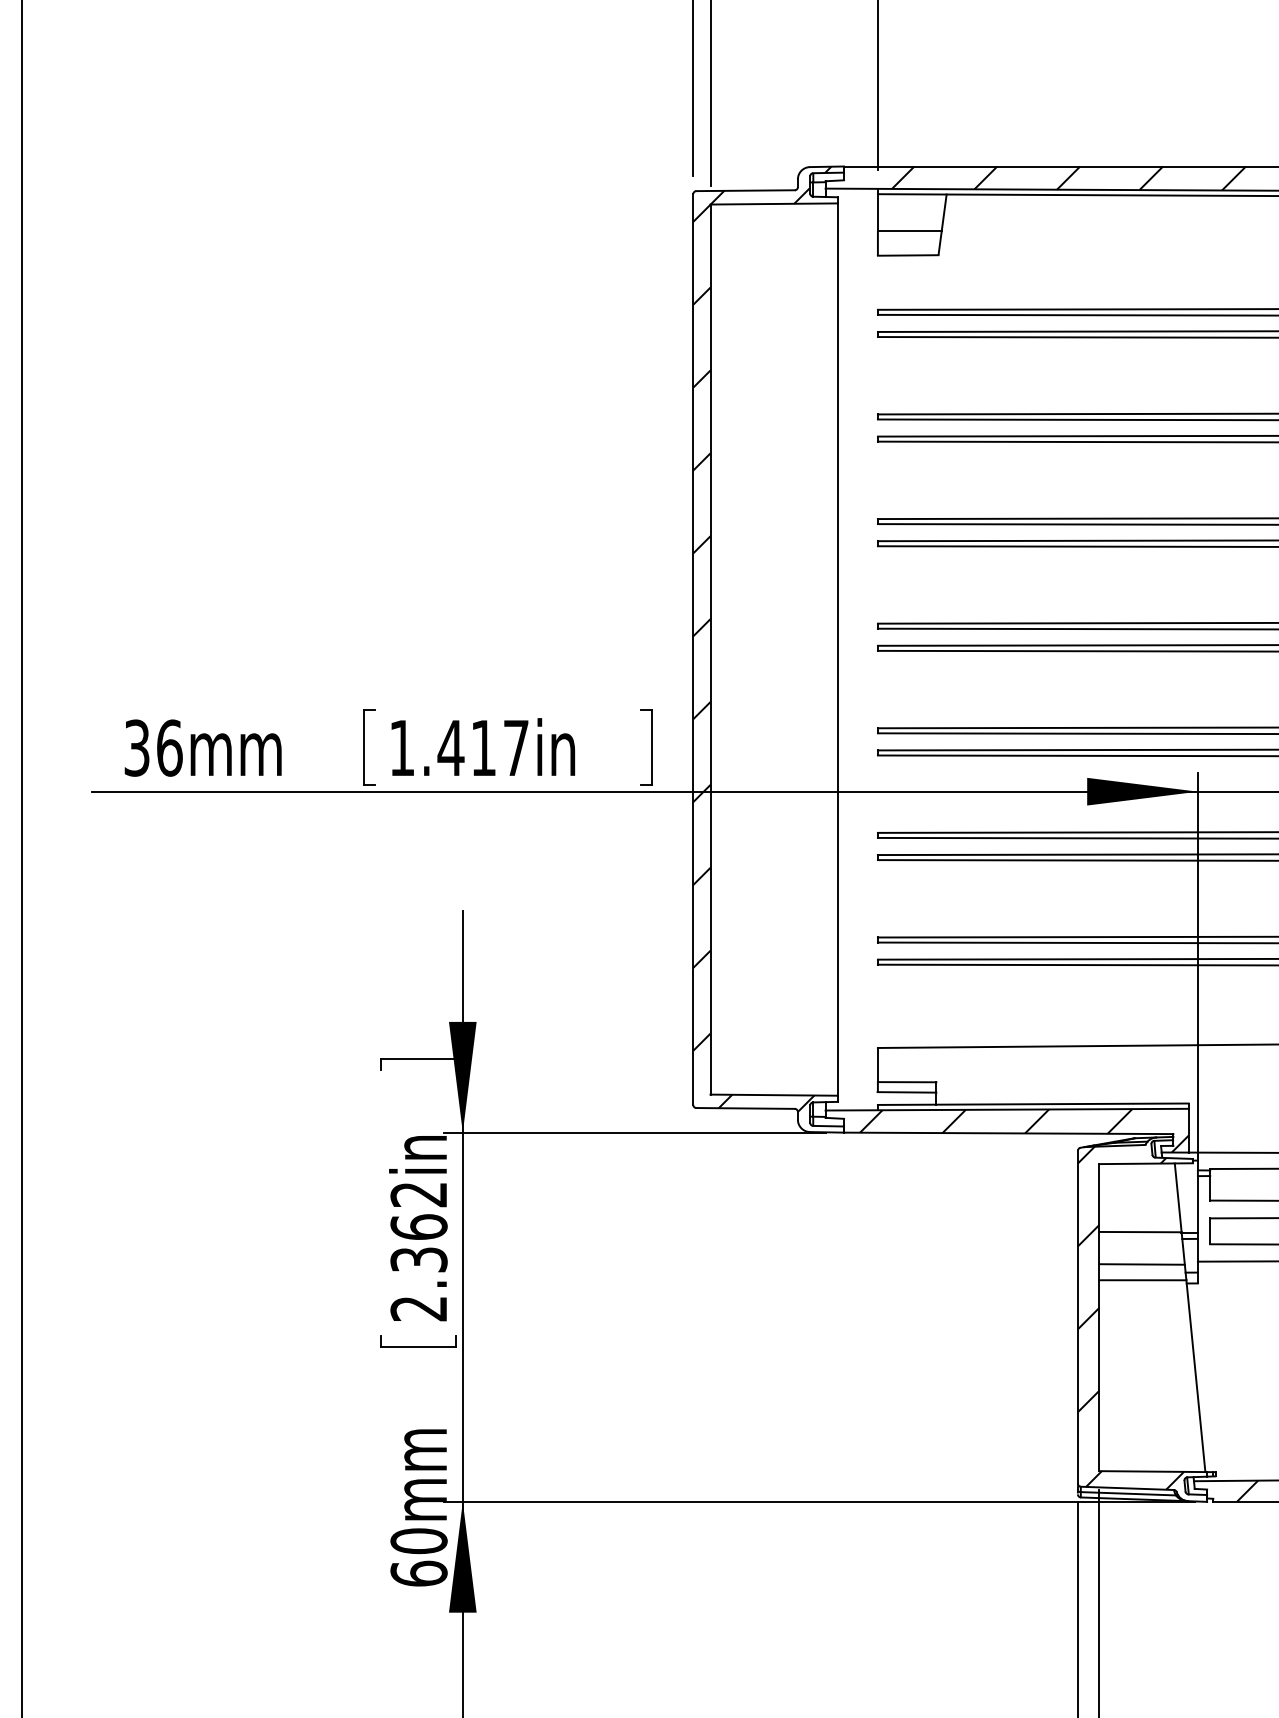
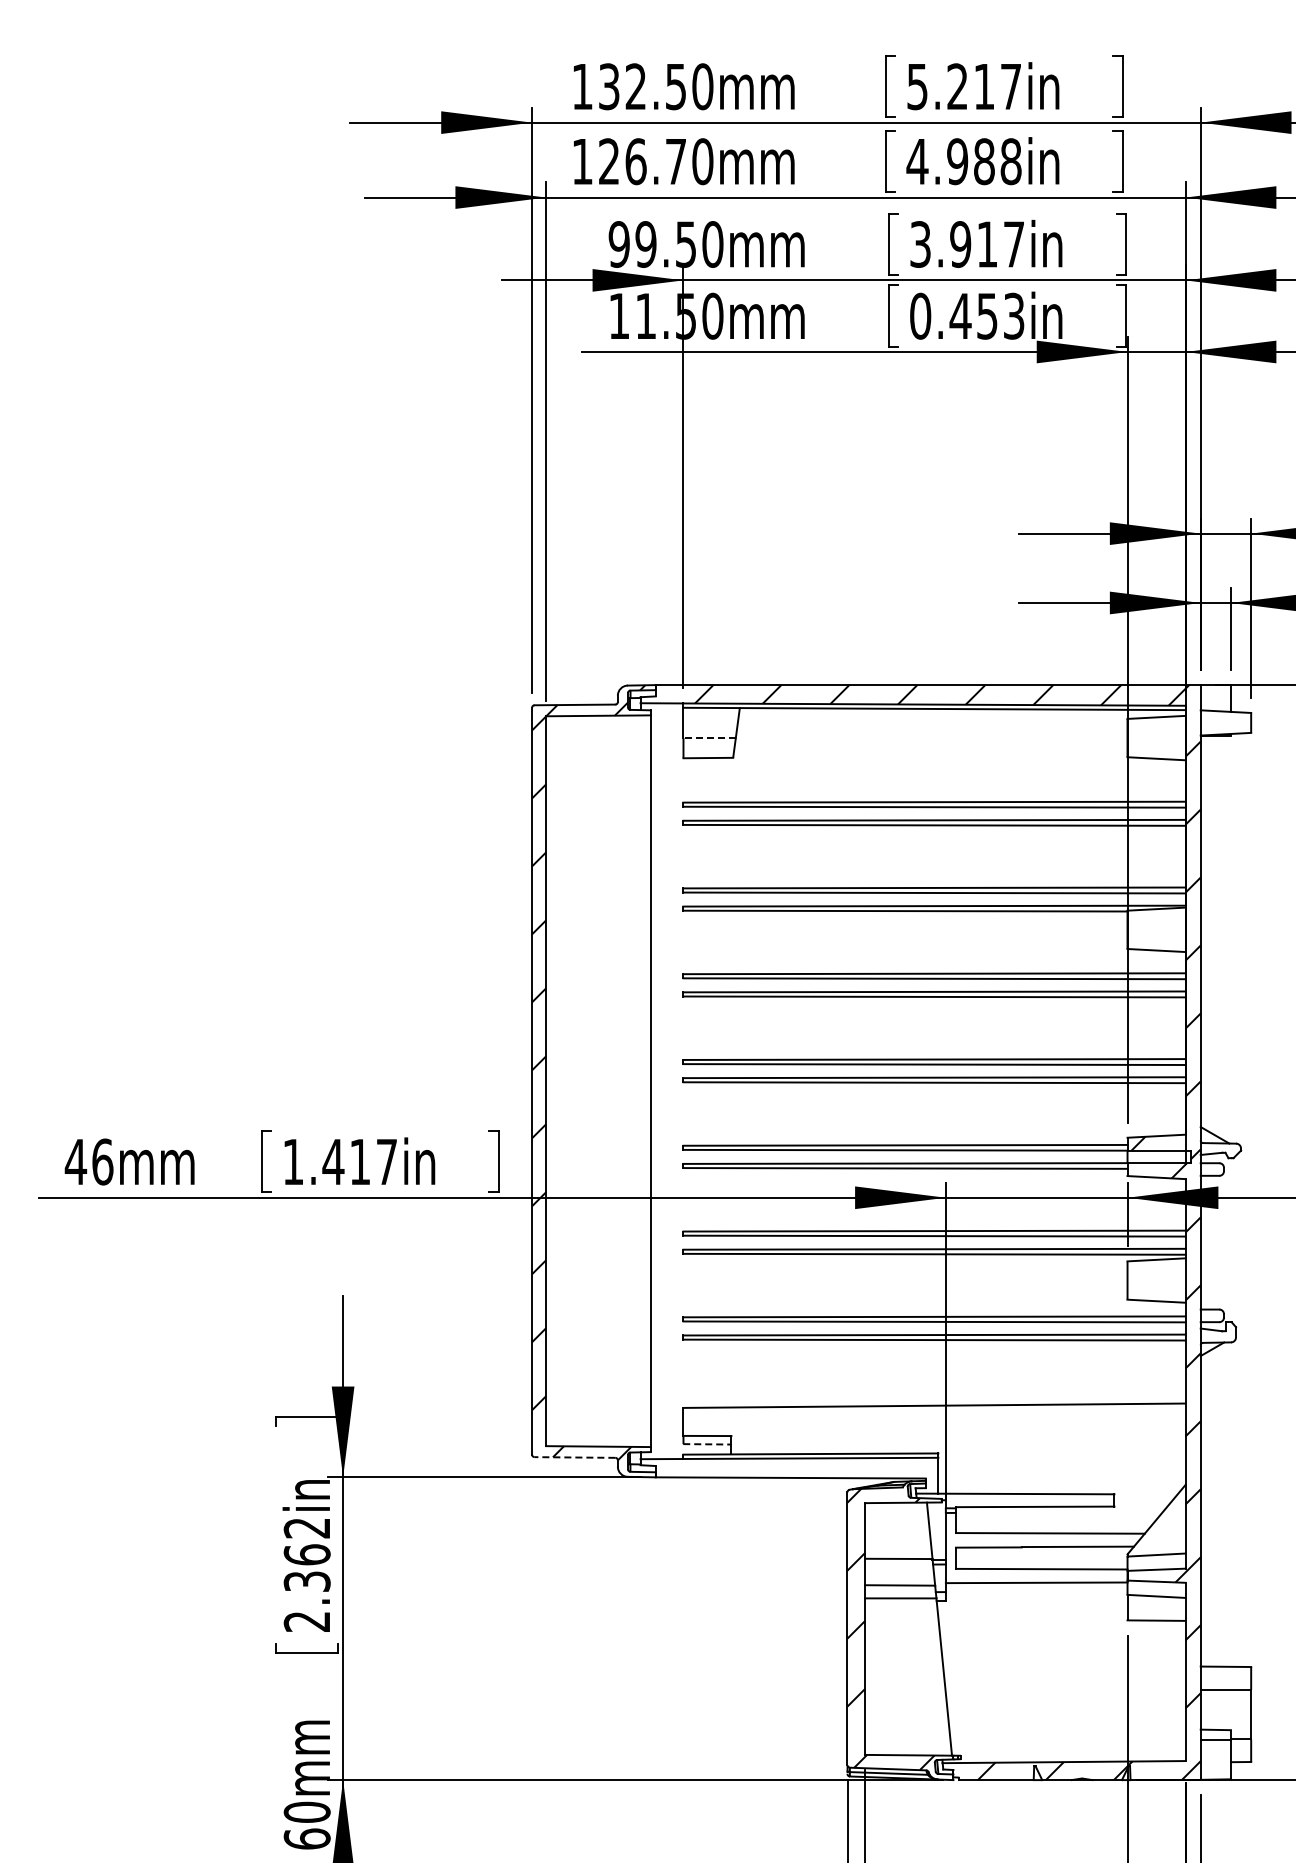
line: (909, 231) -> (709, 738), solid -> dashed
text: (136, 747) -> (75, 1161), 36mm -> 46mm
line: (907, 1092) -> (707, 1444), solid -> dashed
line: (744, 1108) -> (574, 1457), solid -> dashed
hatch: (1024, 1130) -> (803, 1475), removed

